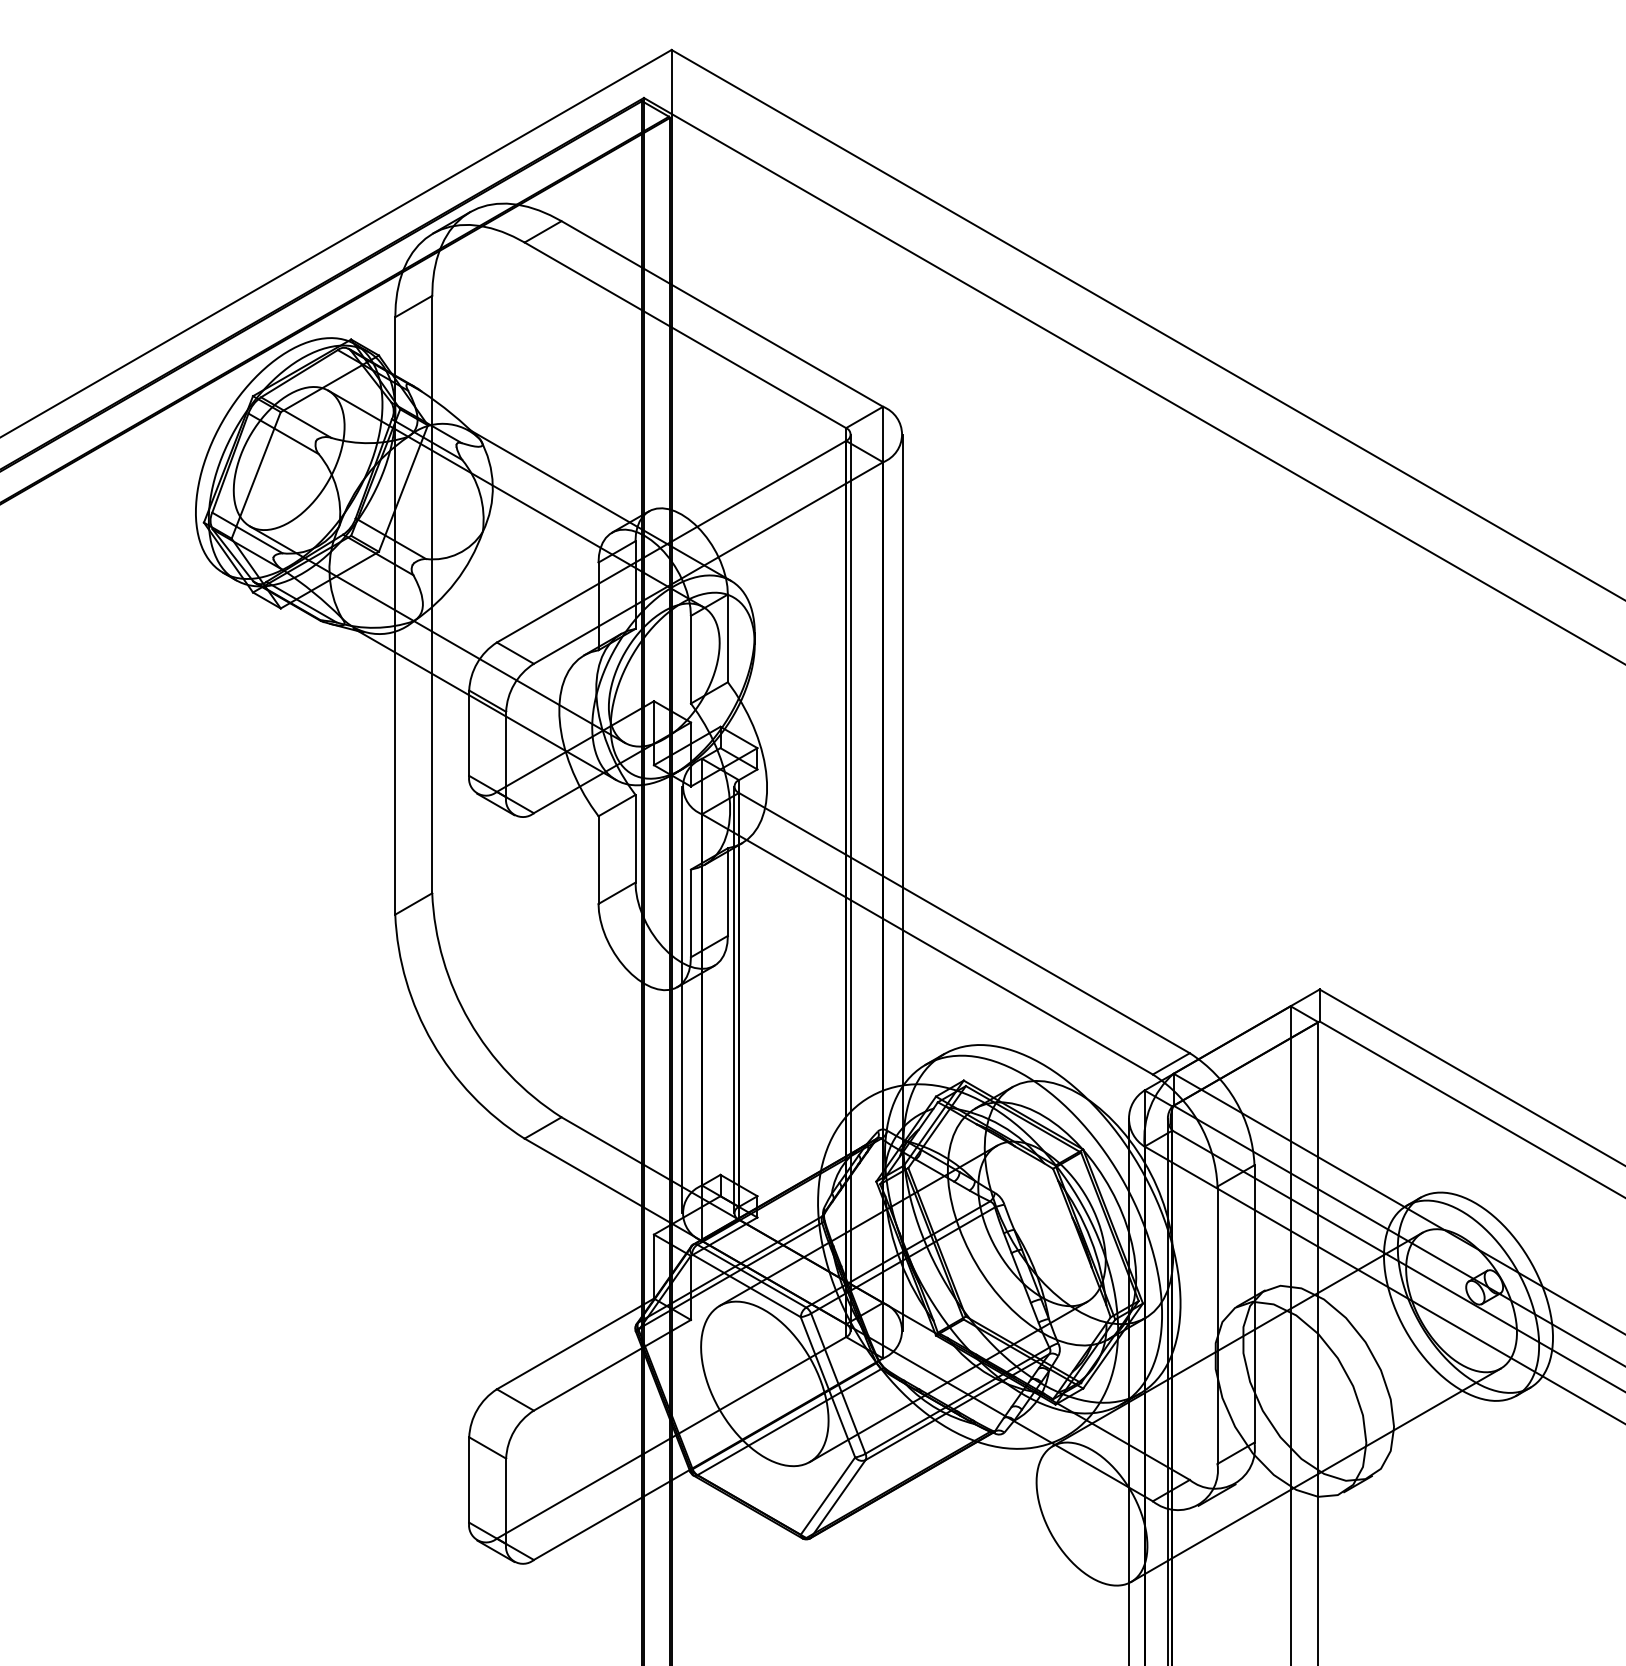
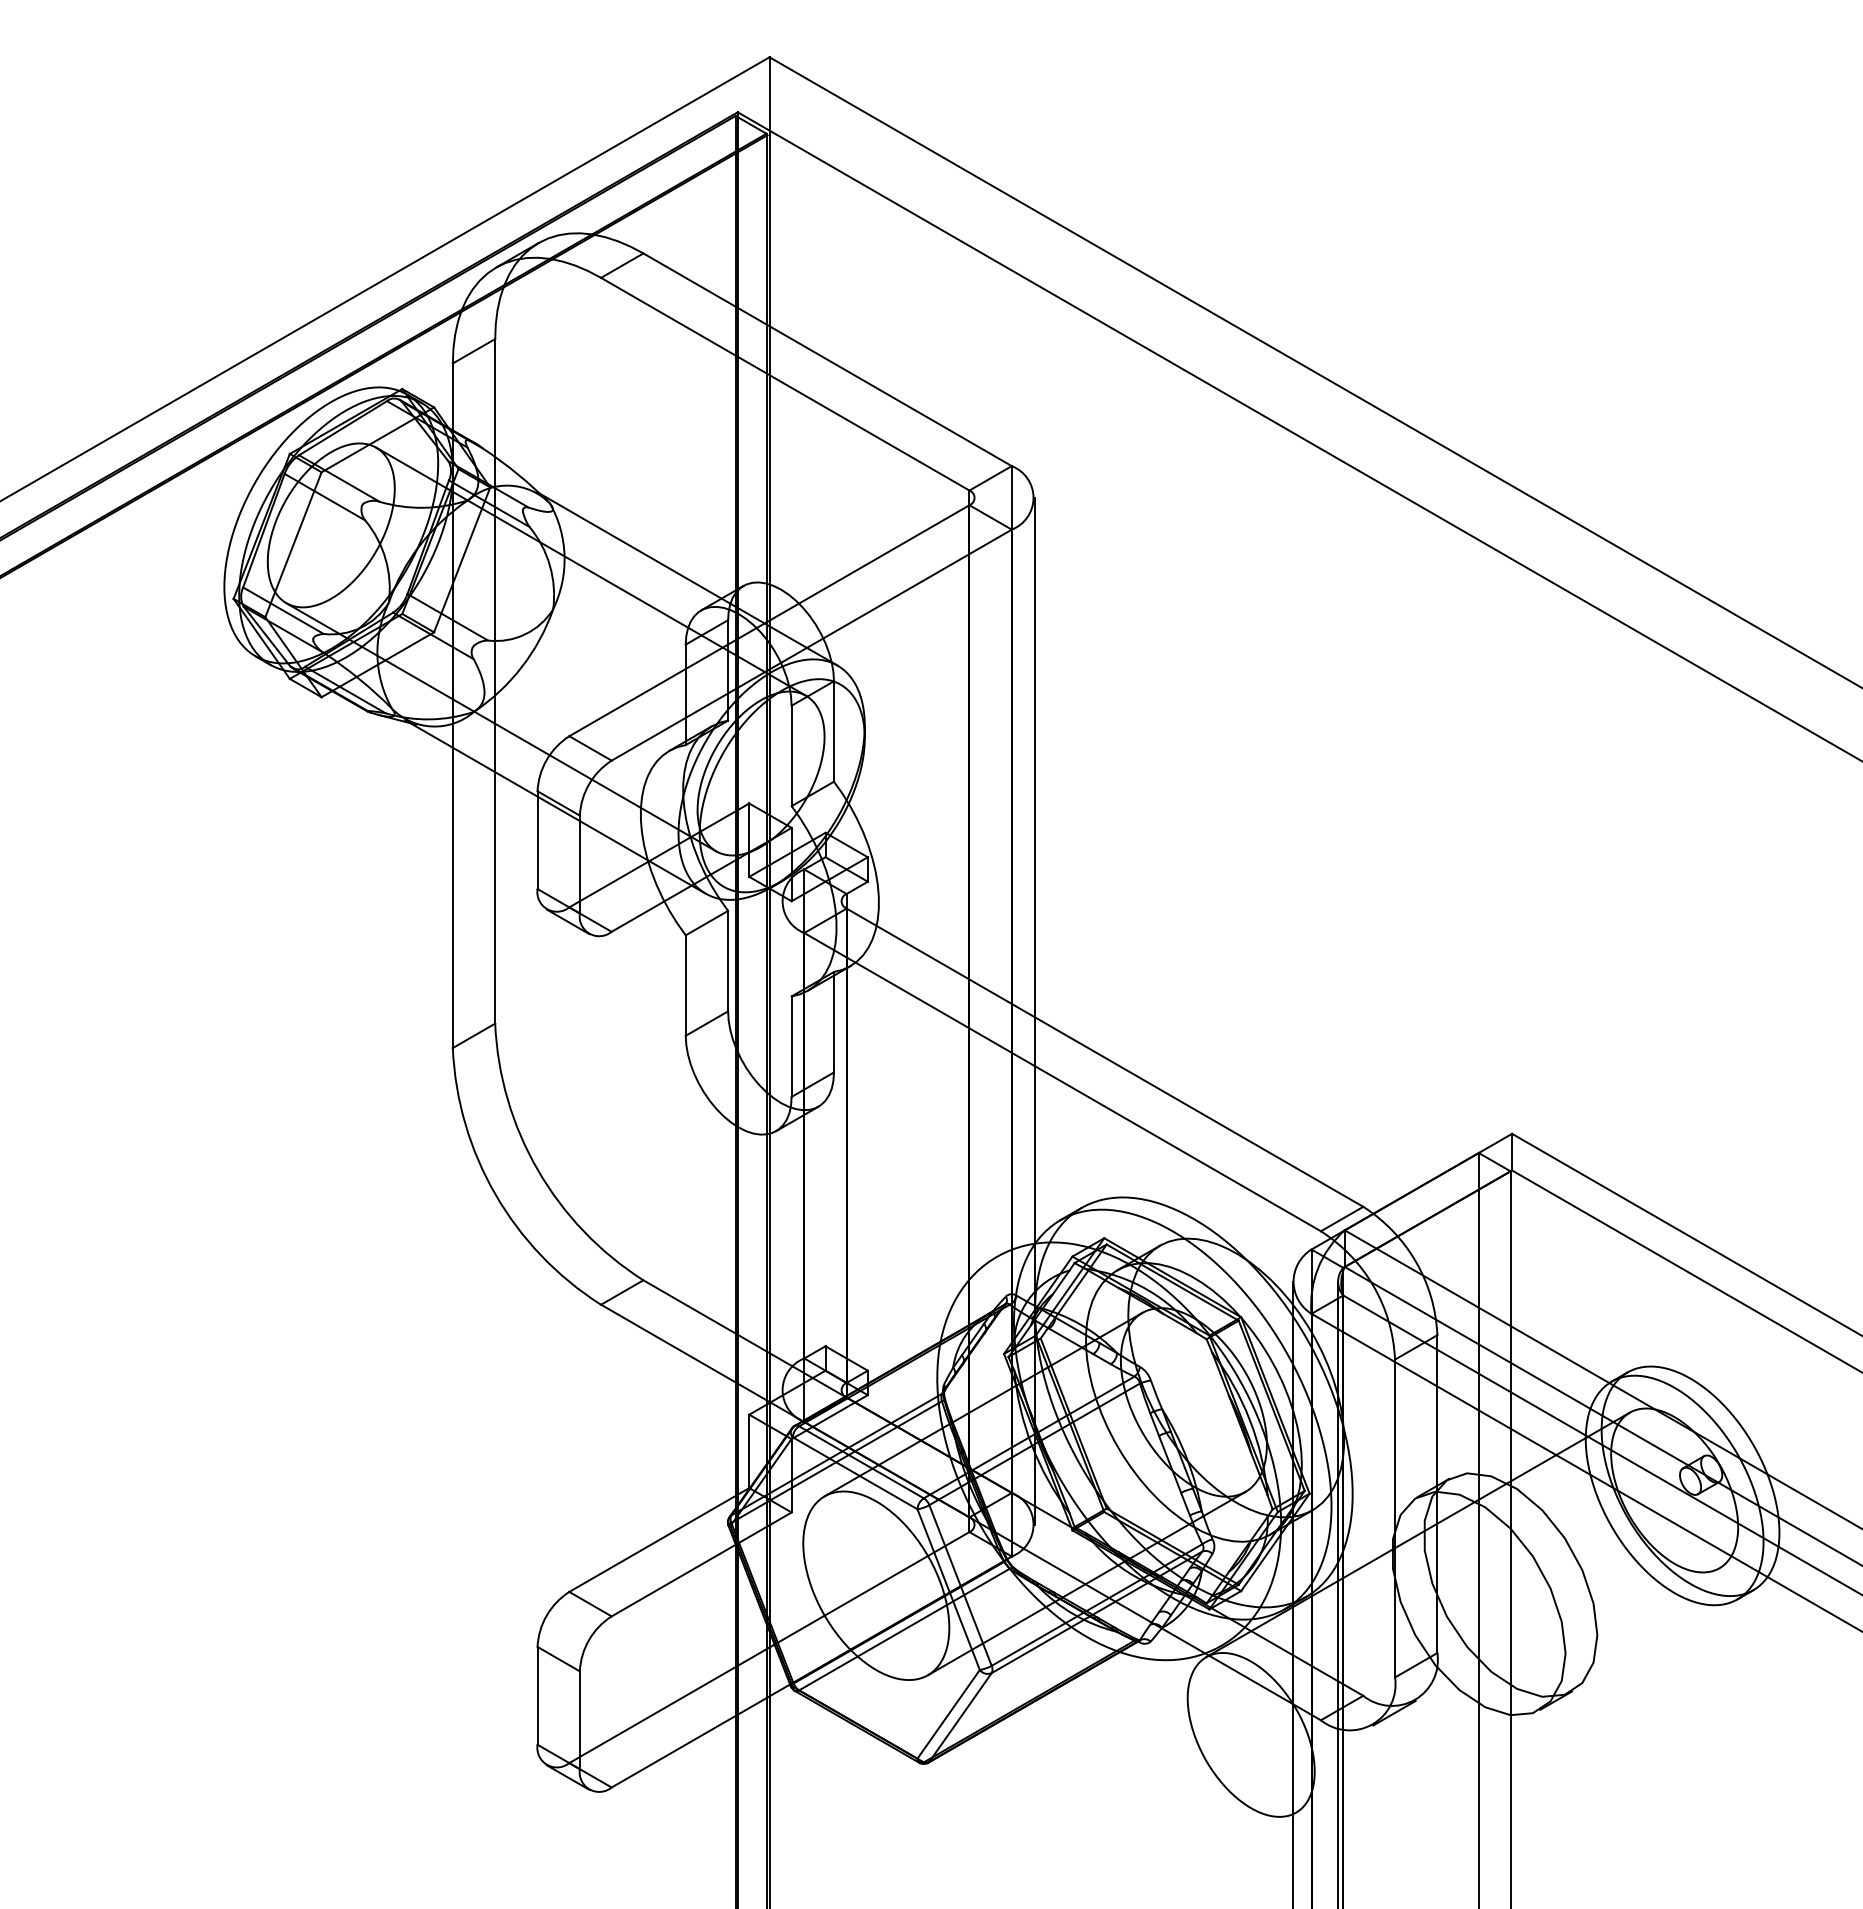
line: (850, 881) -> (974, 1010), removed
line: (682, 999) -> (781, 1145), removed
line: (734, 999) -> (841, 1145), removed
line: (1315, 1475) -> (1507, 1690), removed

